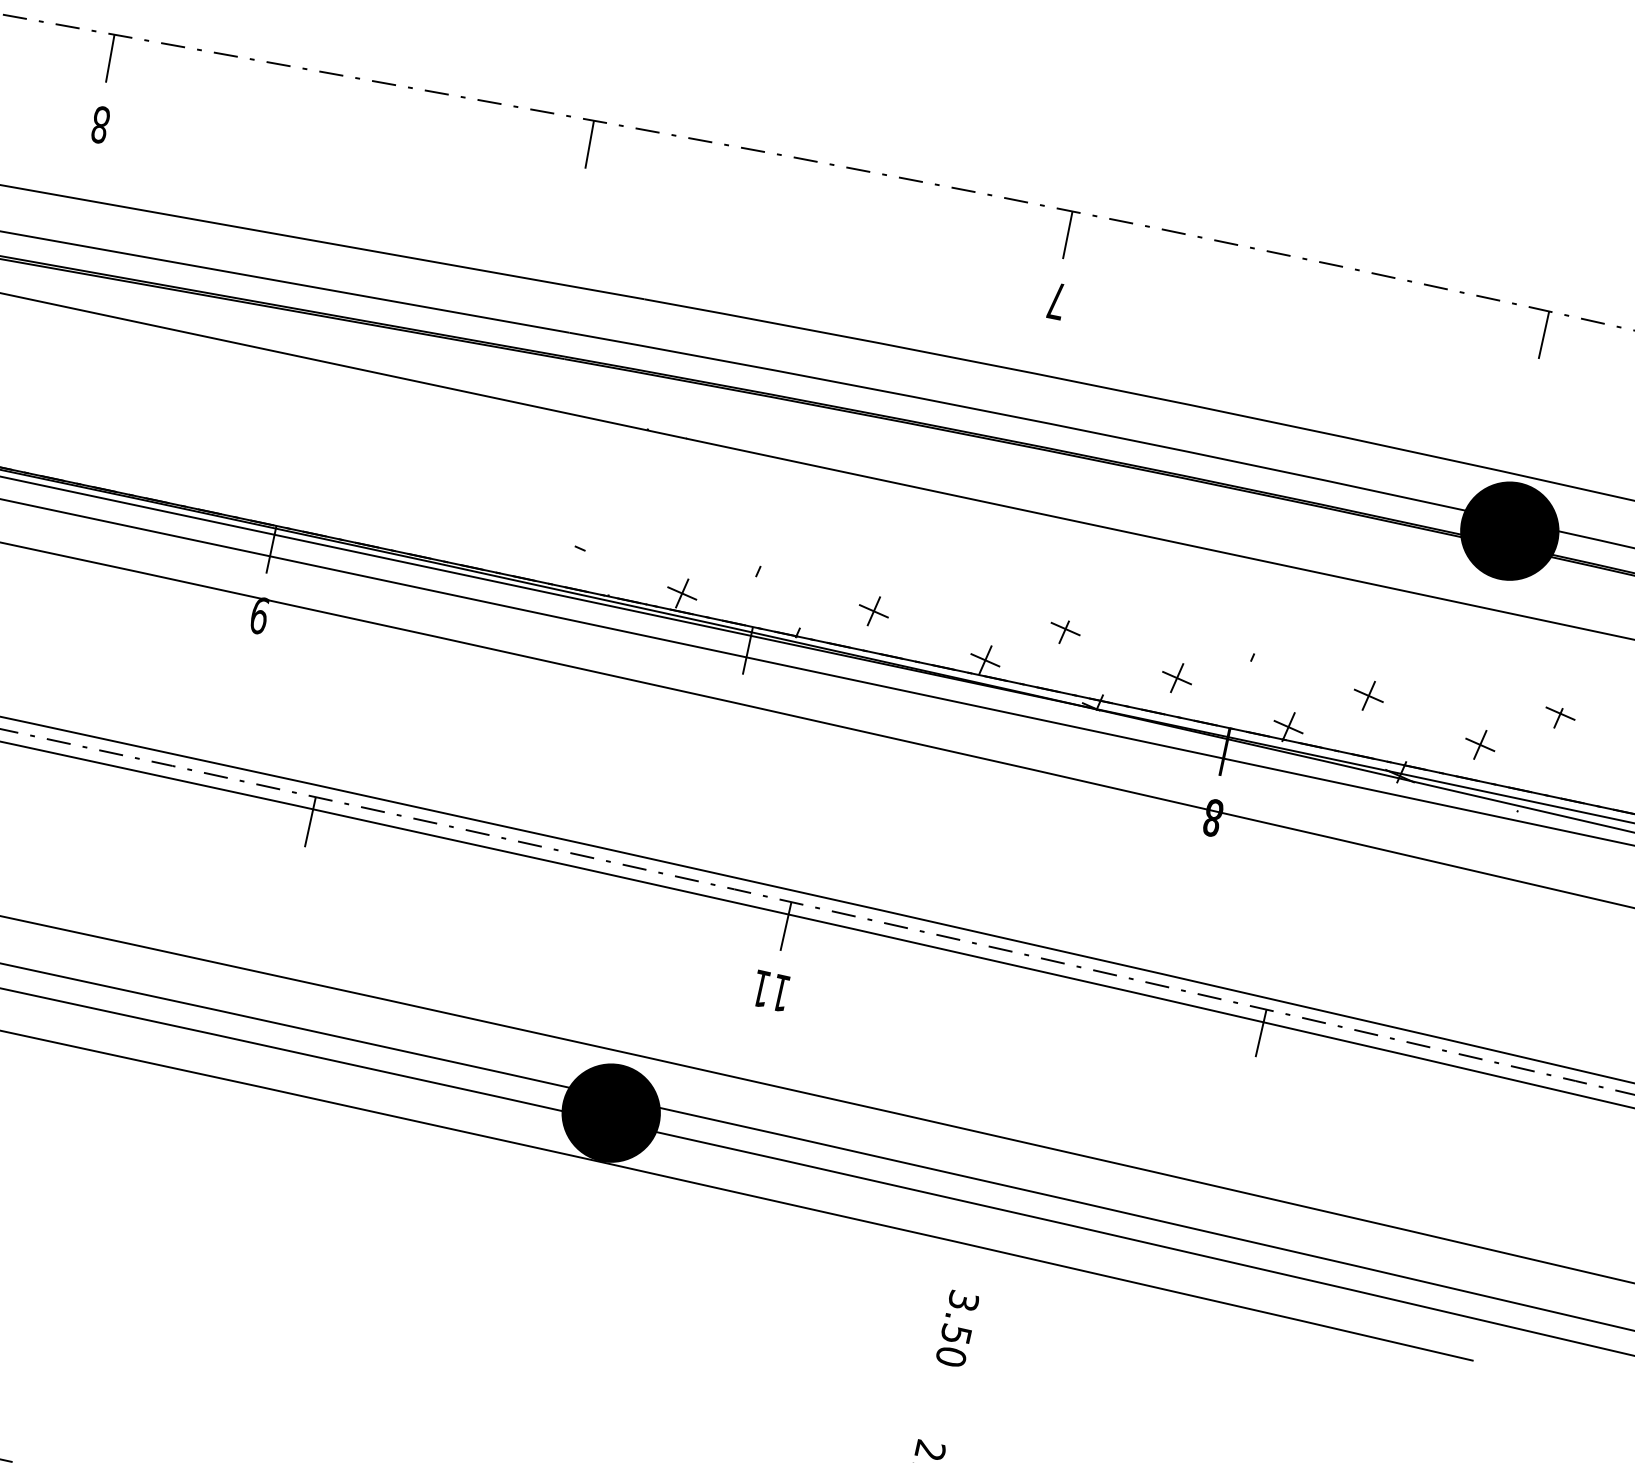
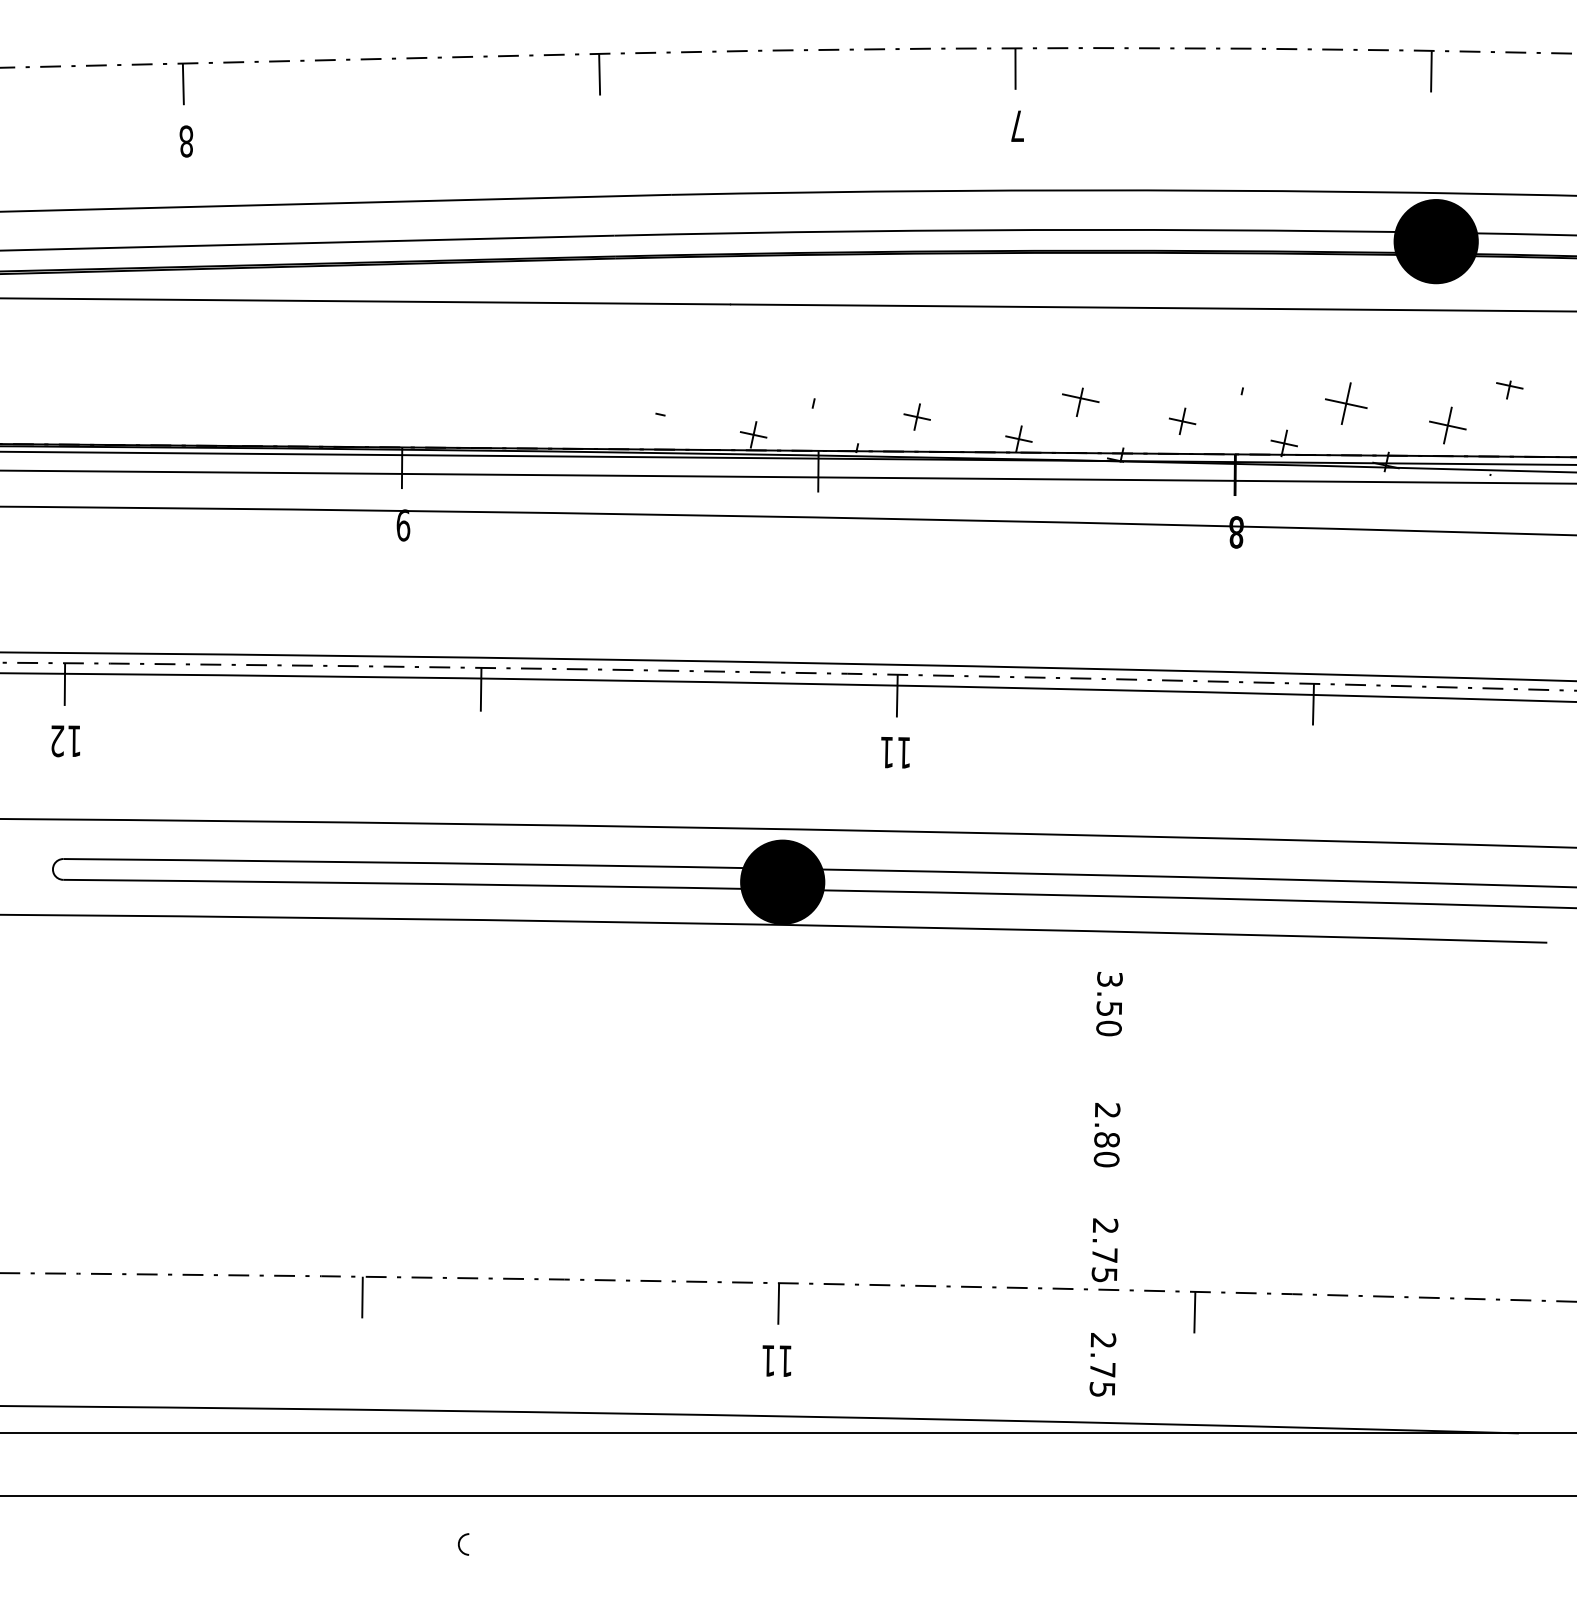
part: (1064, 631) -> (1080, 401), size x1.4
part: (1368, 695) -> (1345, 403), size x1.6
part: (1479, 744) -> (1447, 425), size x1.4

